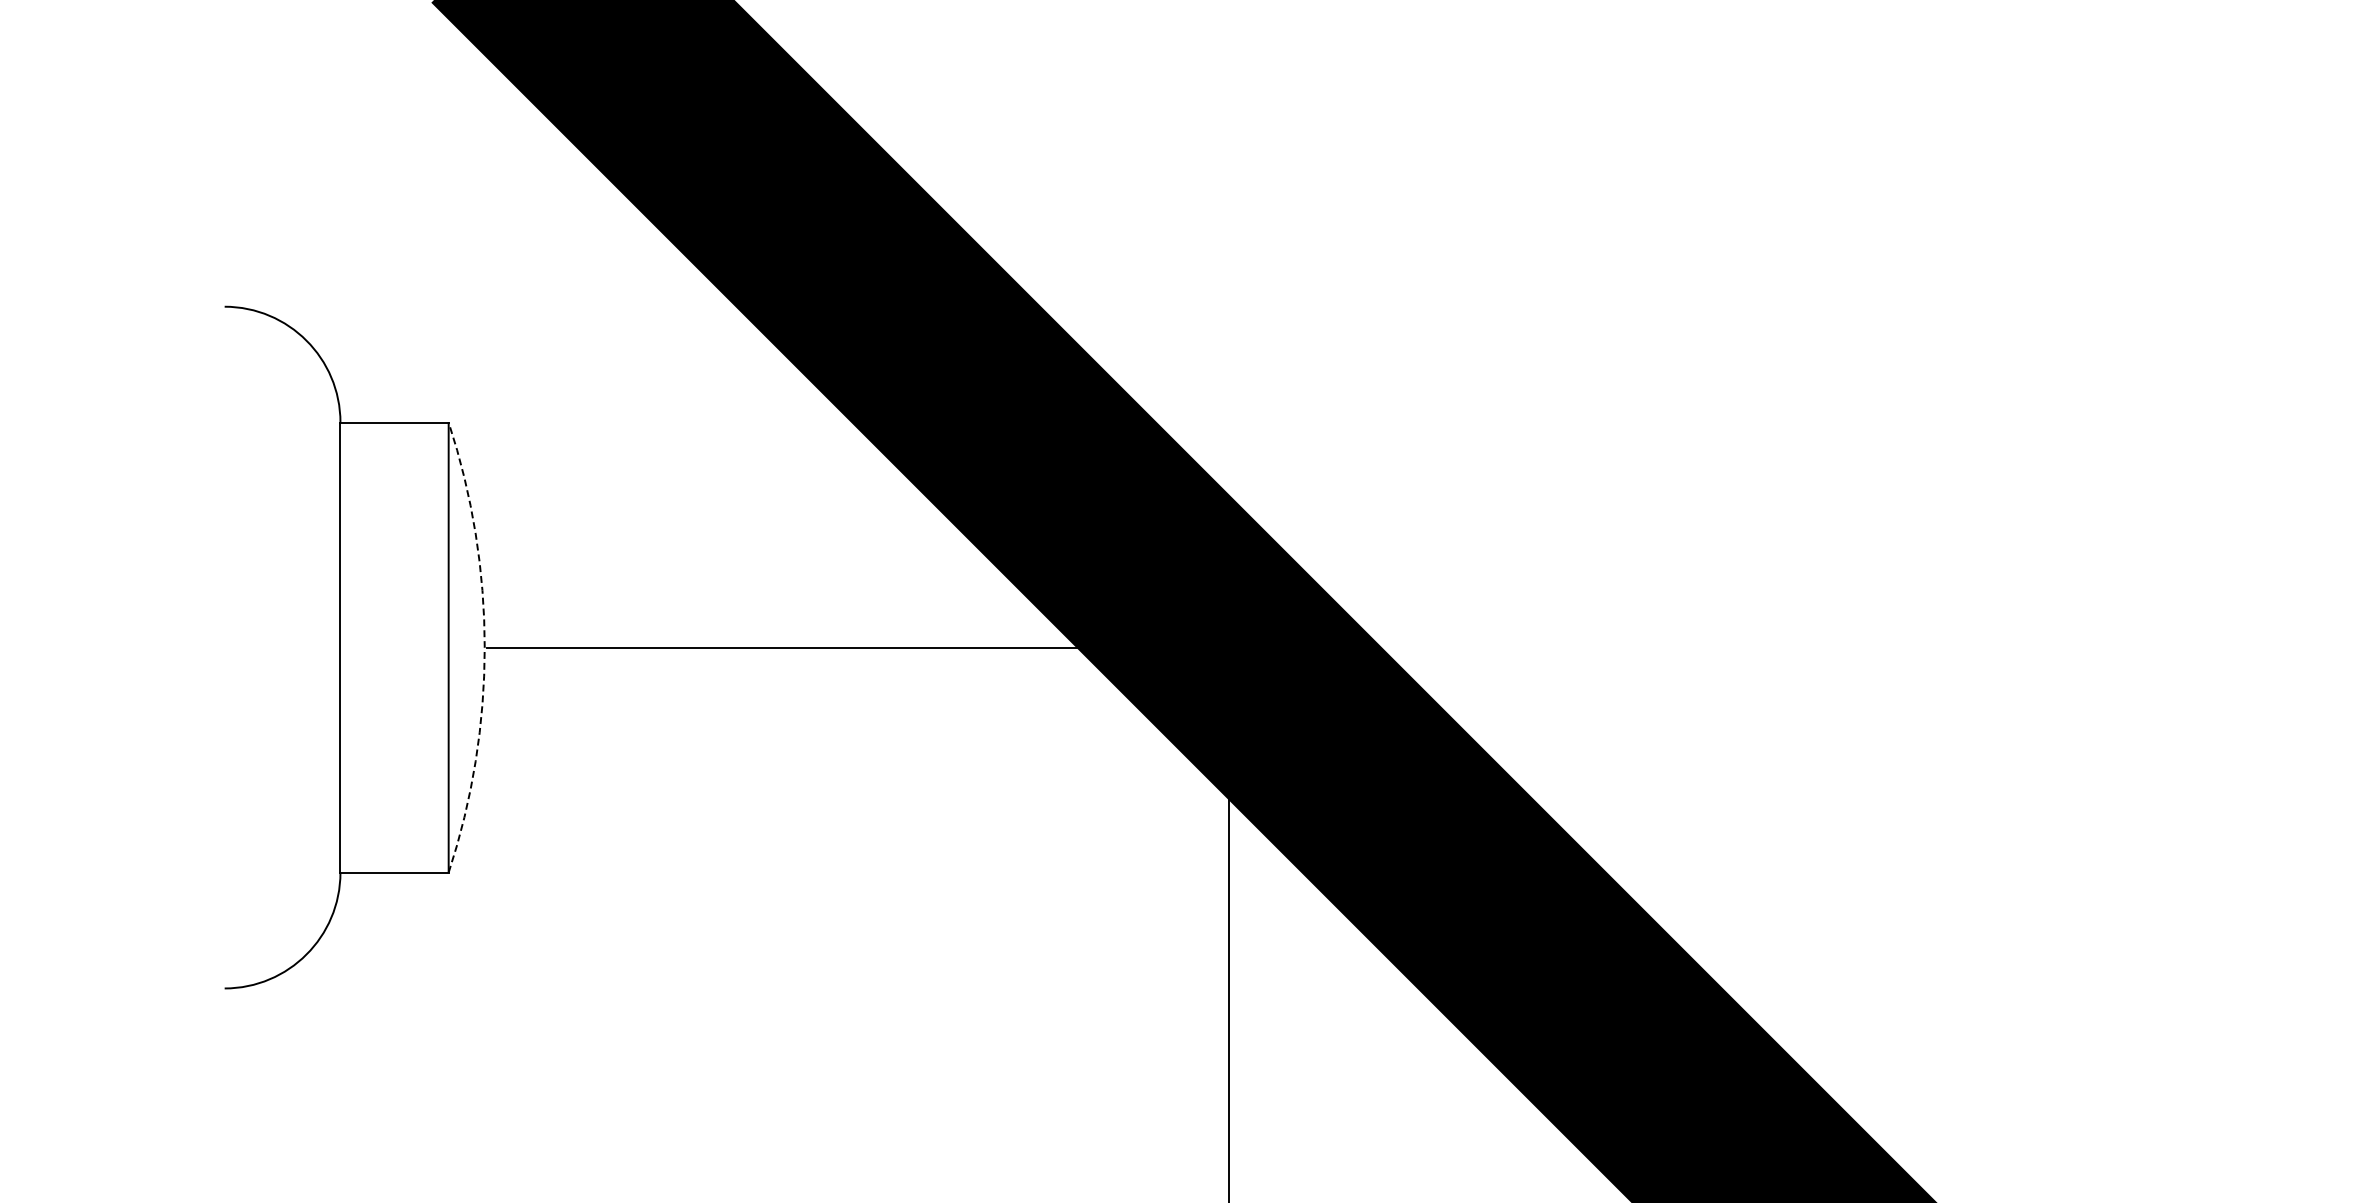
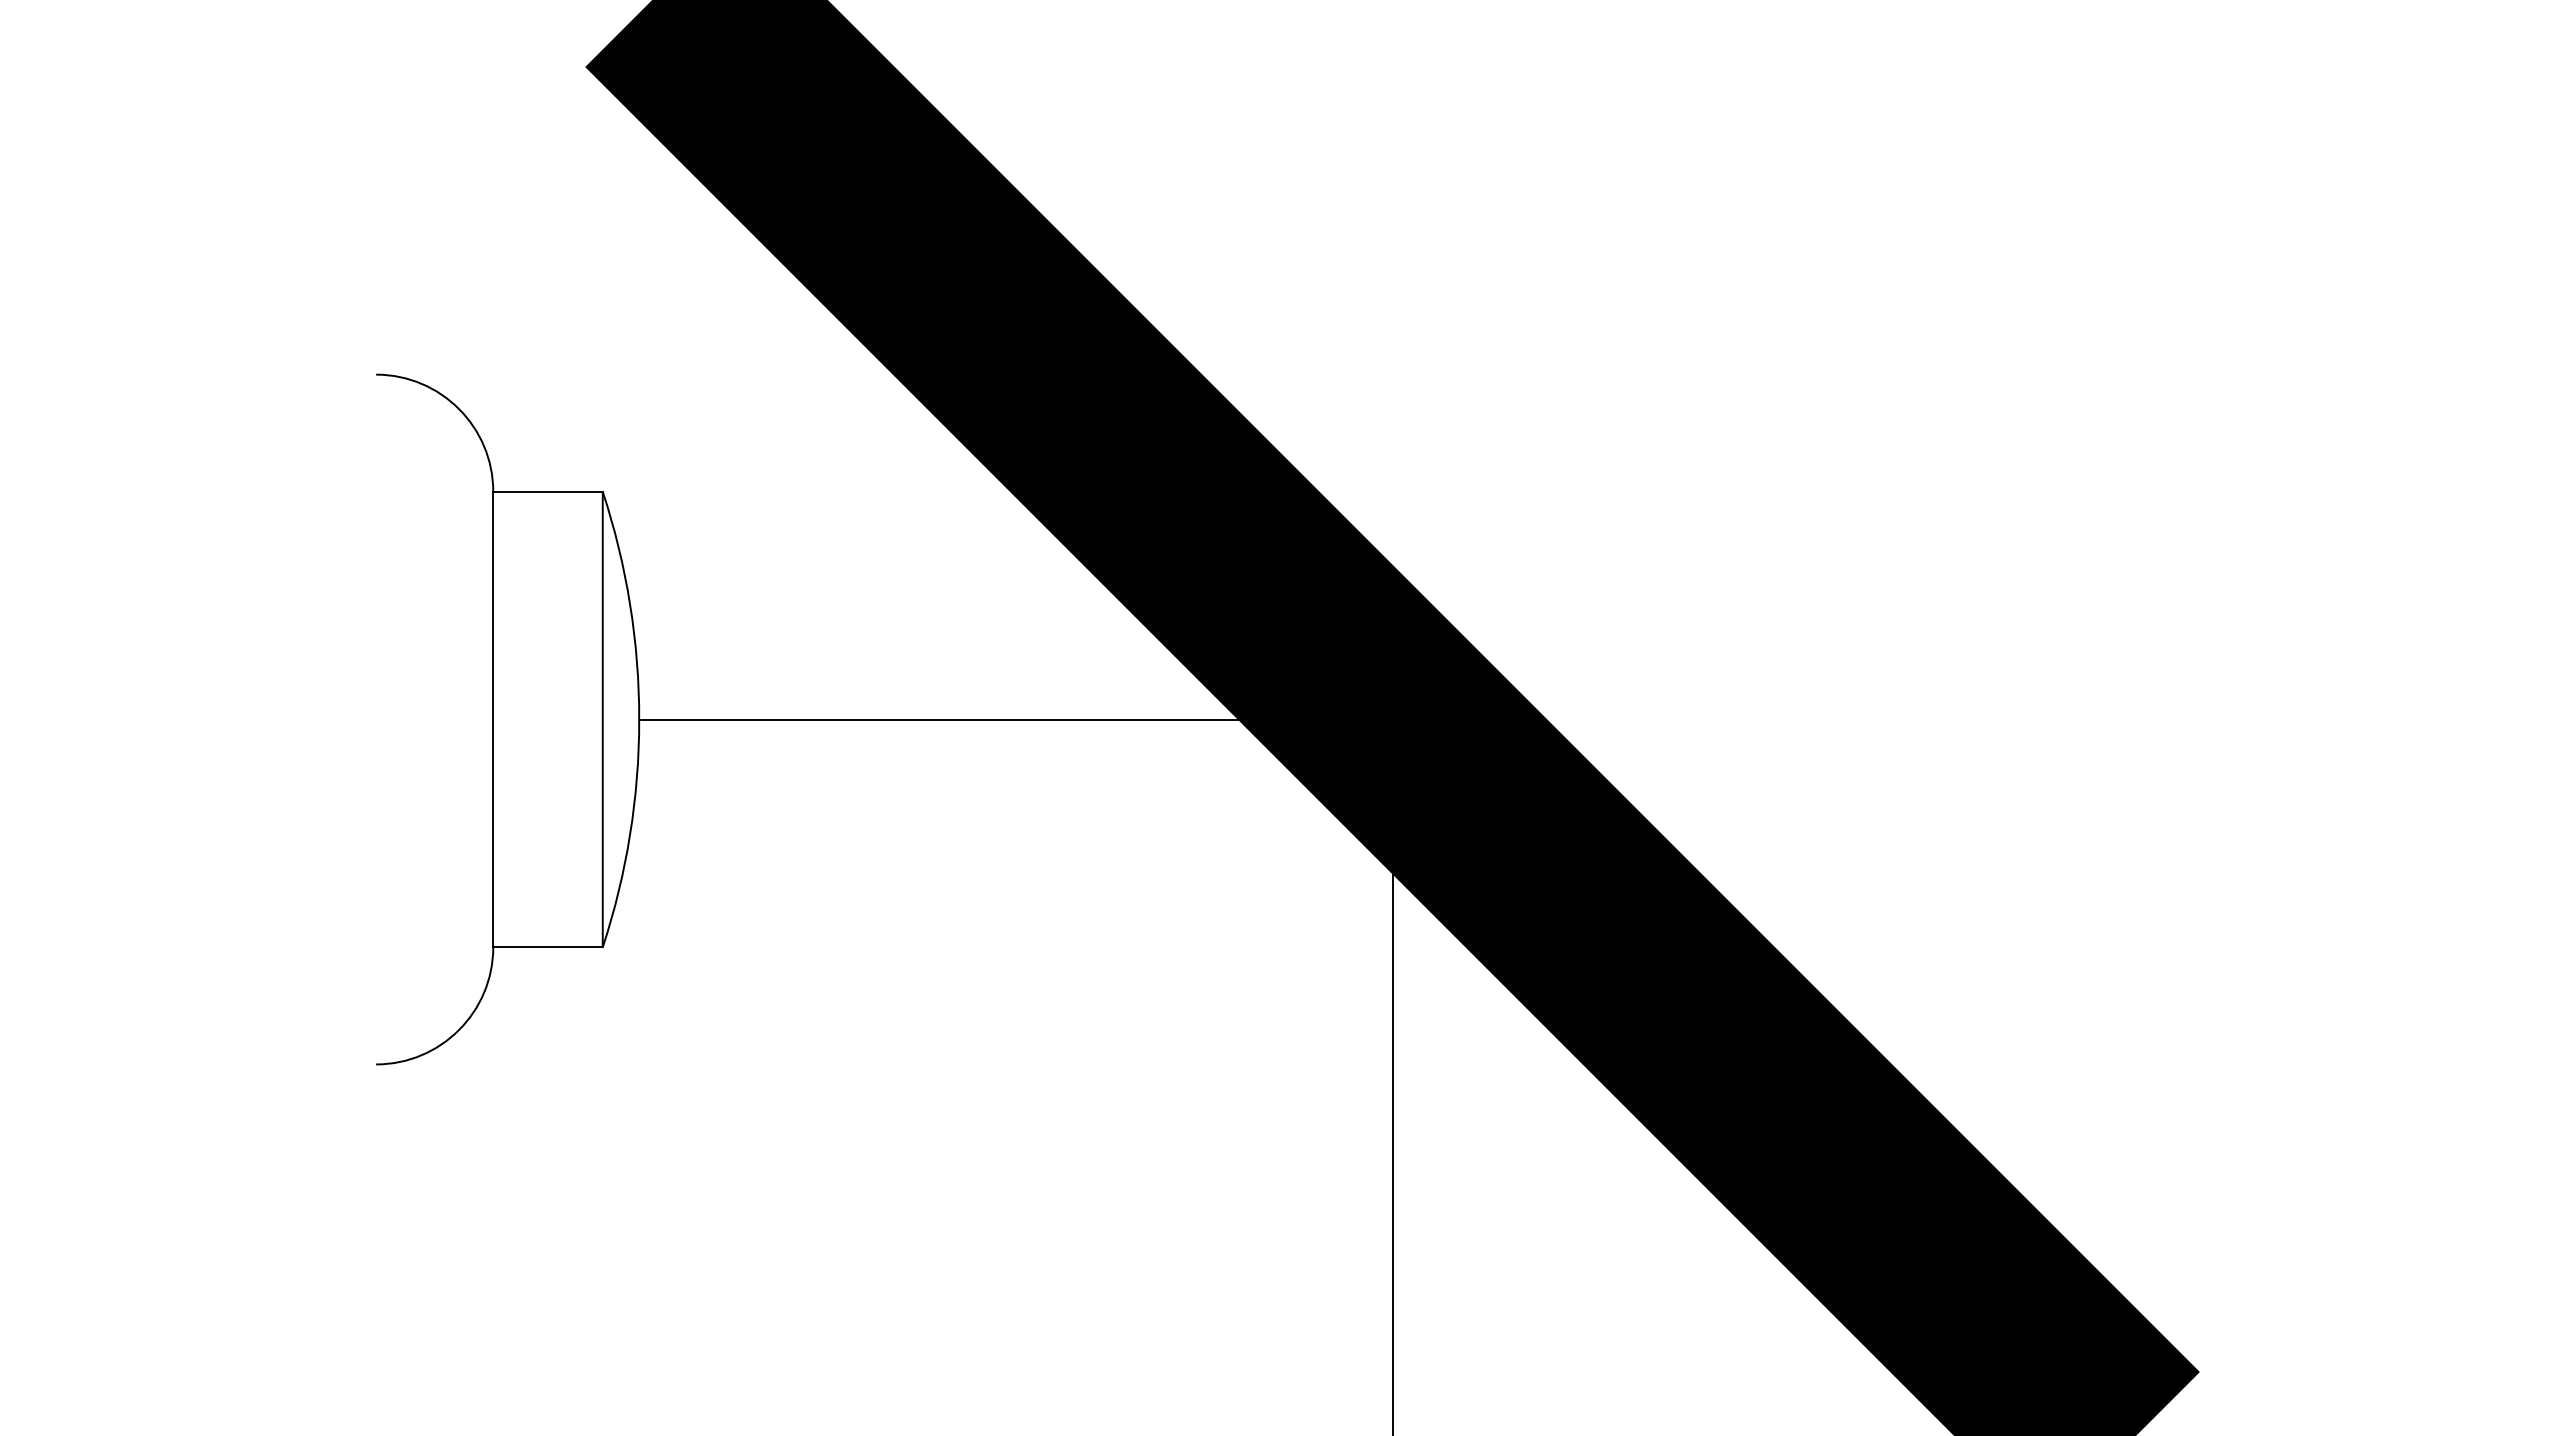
arc: (484, 647) -> (639, 719), dashed -> solid

